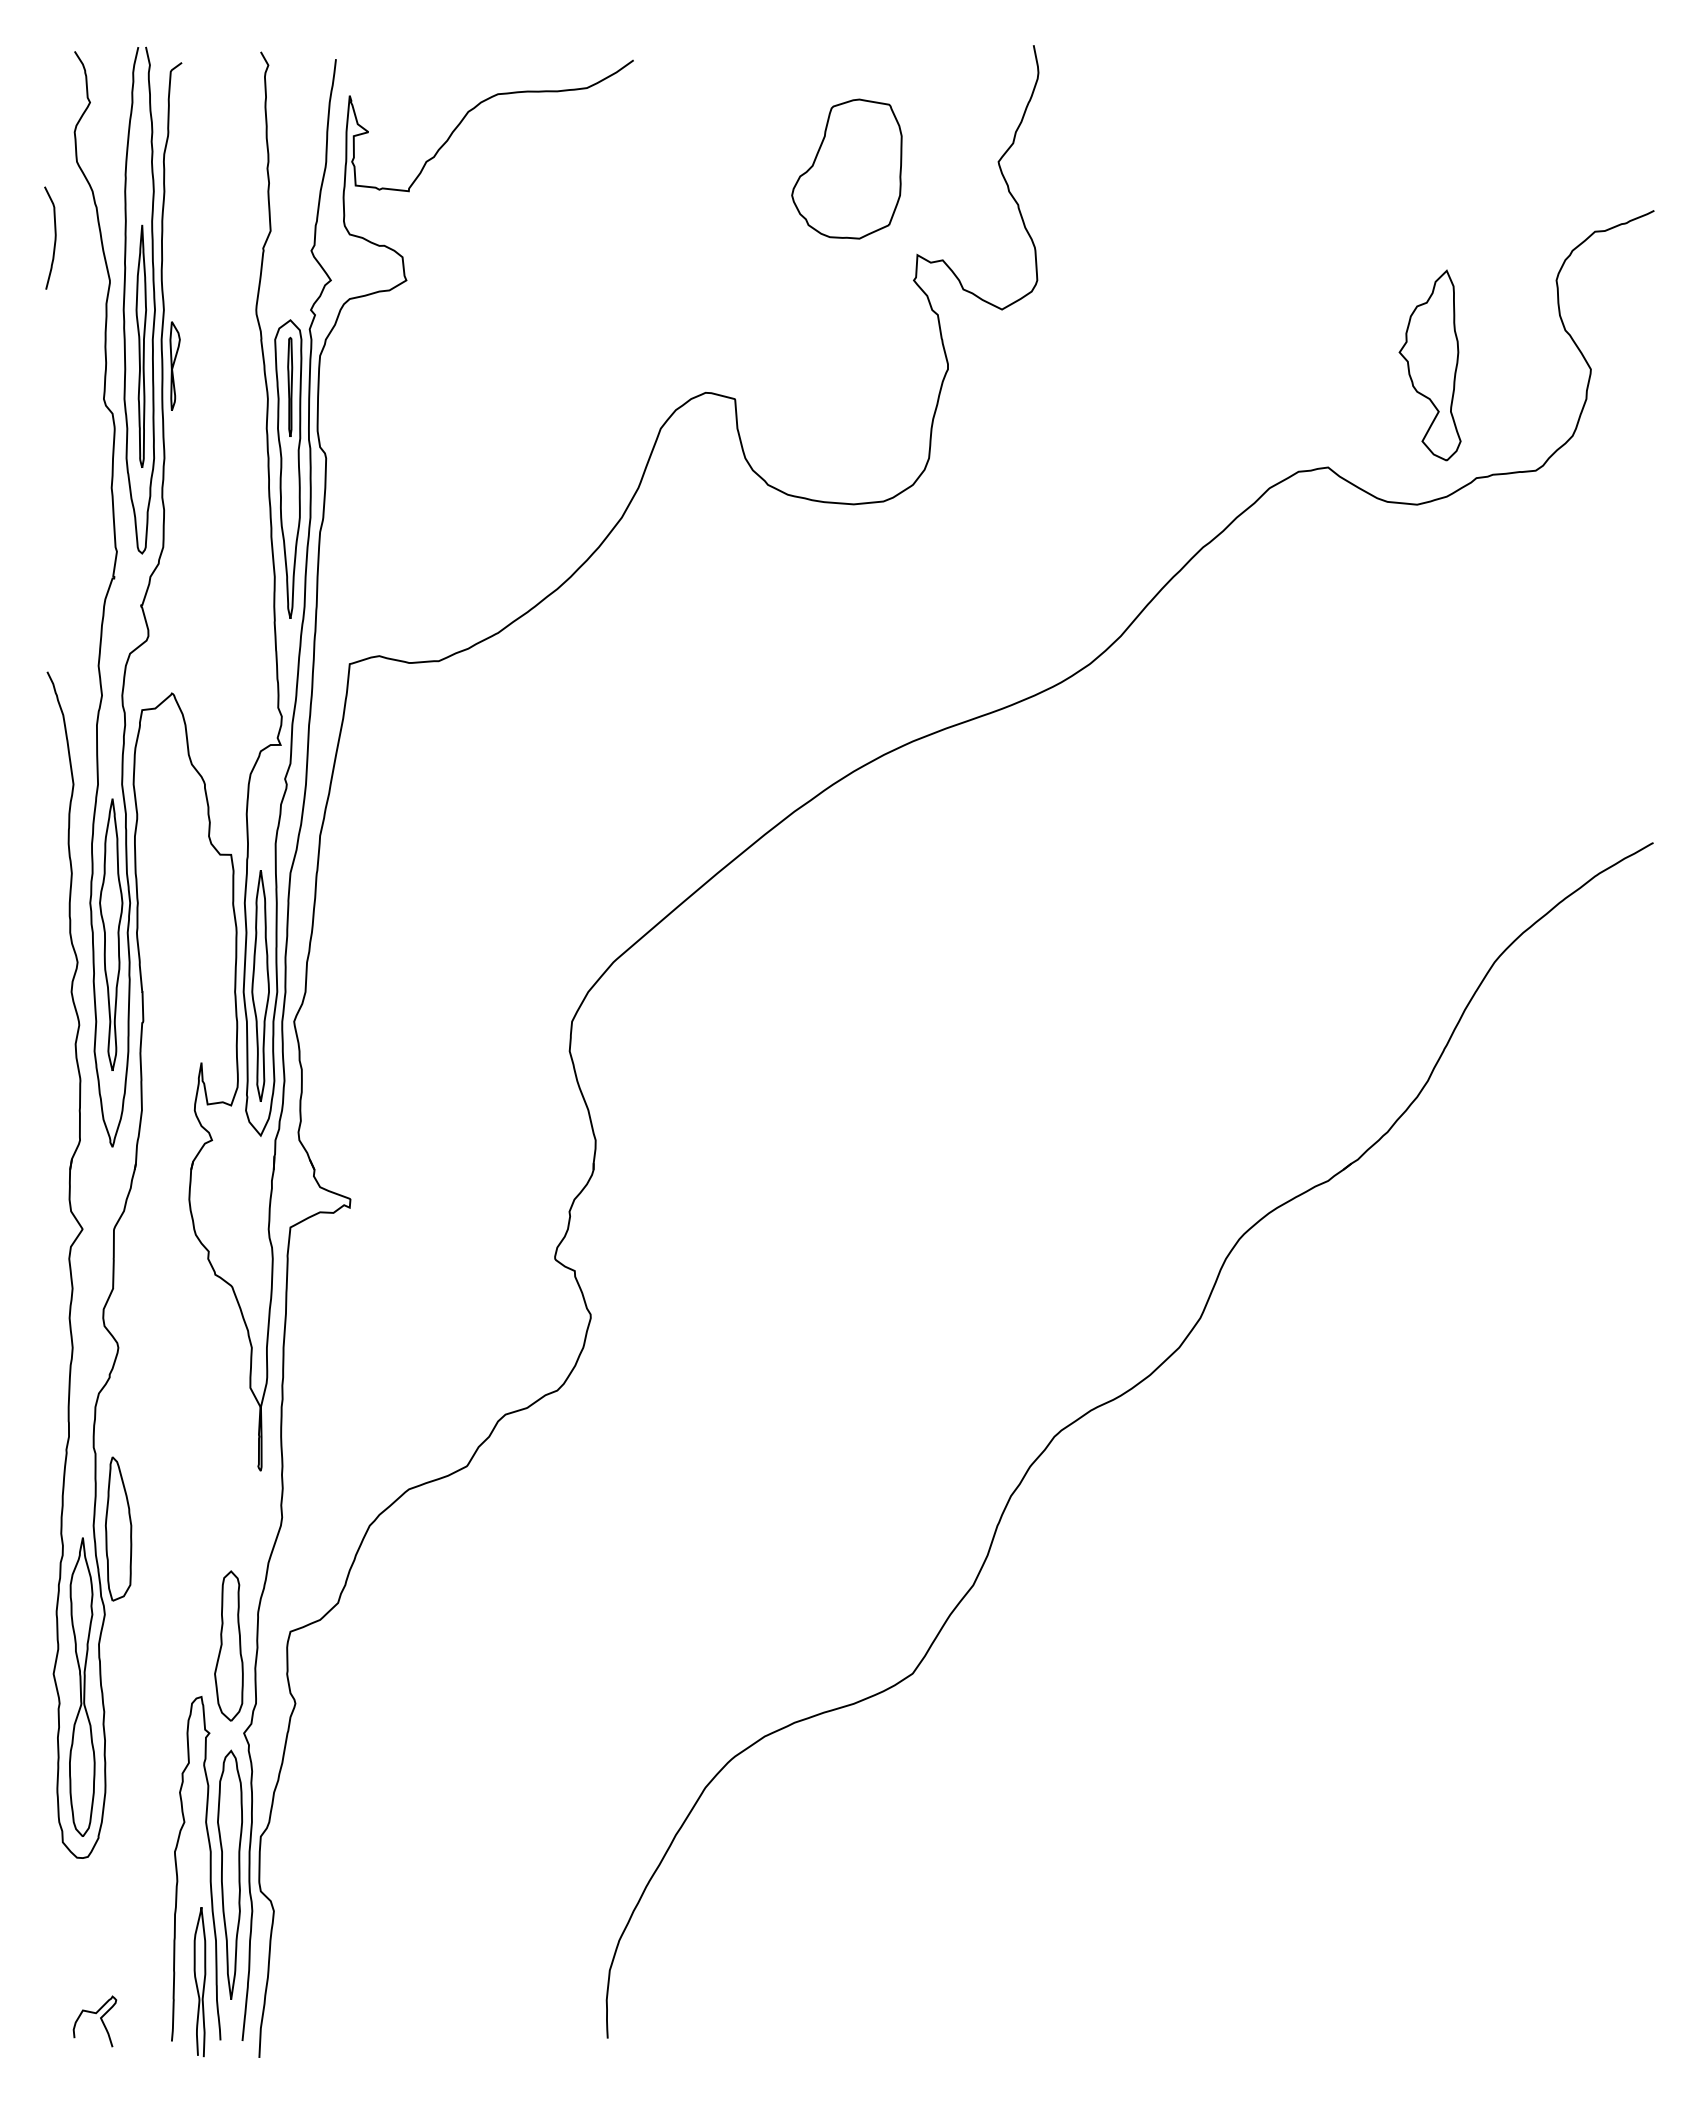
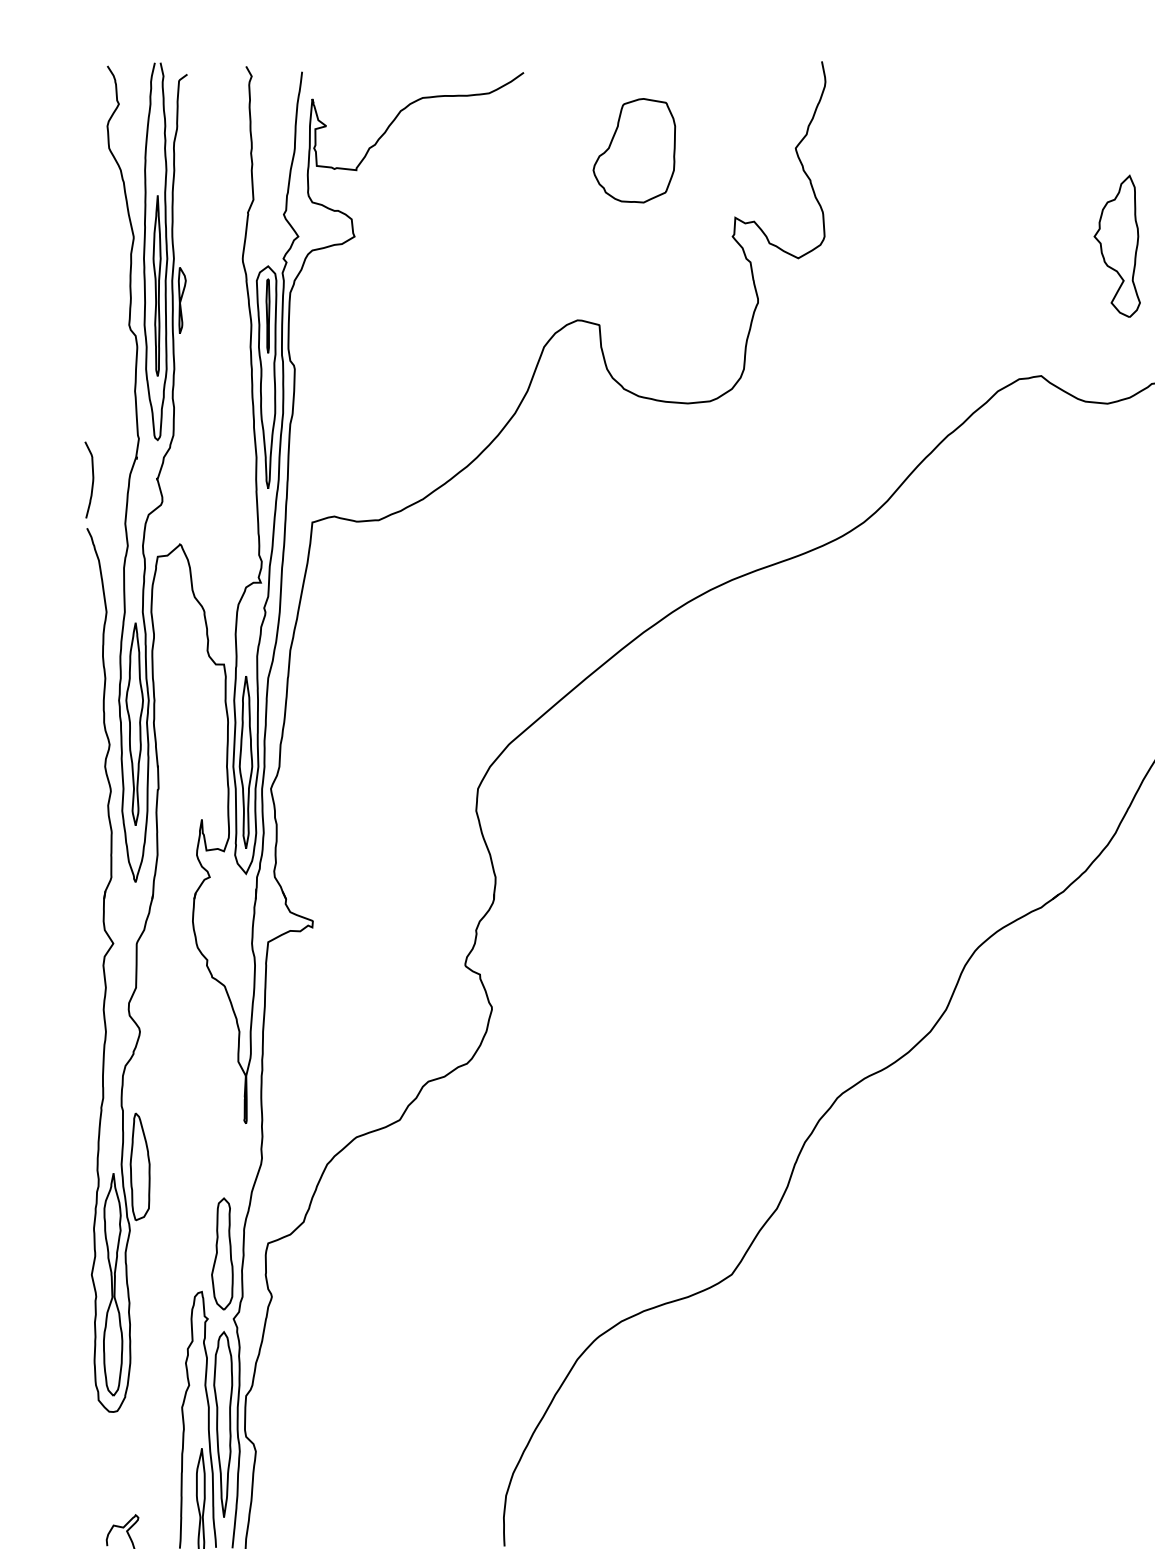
part: (846, 168) -> (634, 150), moved
curve: (54, 237) -> (92, 479), moved
part: (1429, 365) -> (1116, 246), moved

